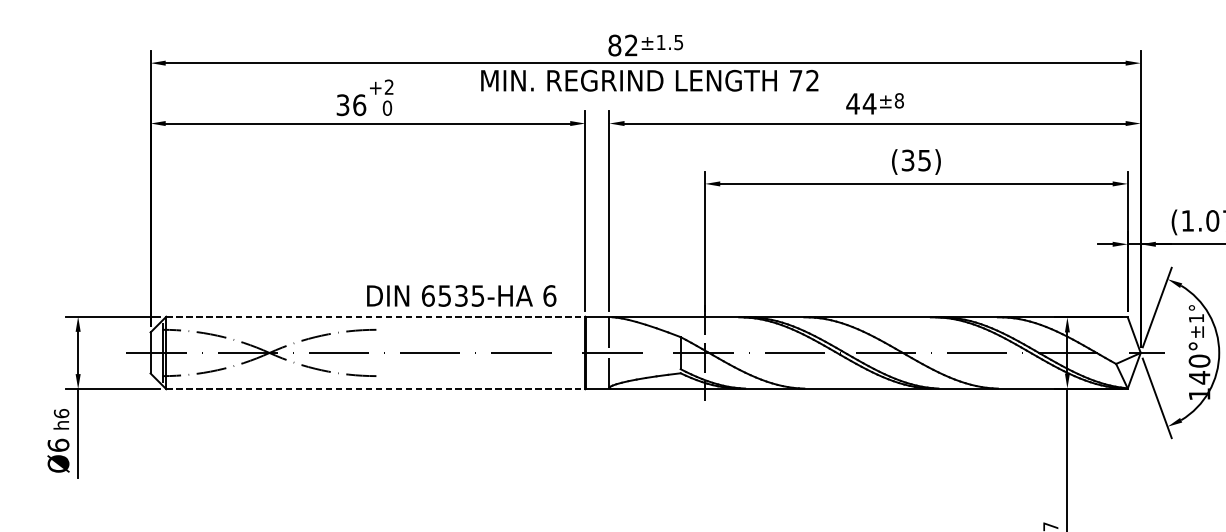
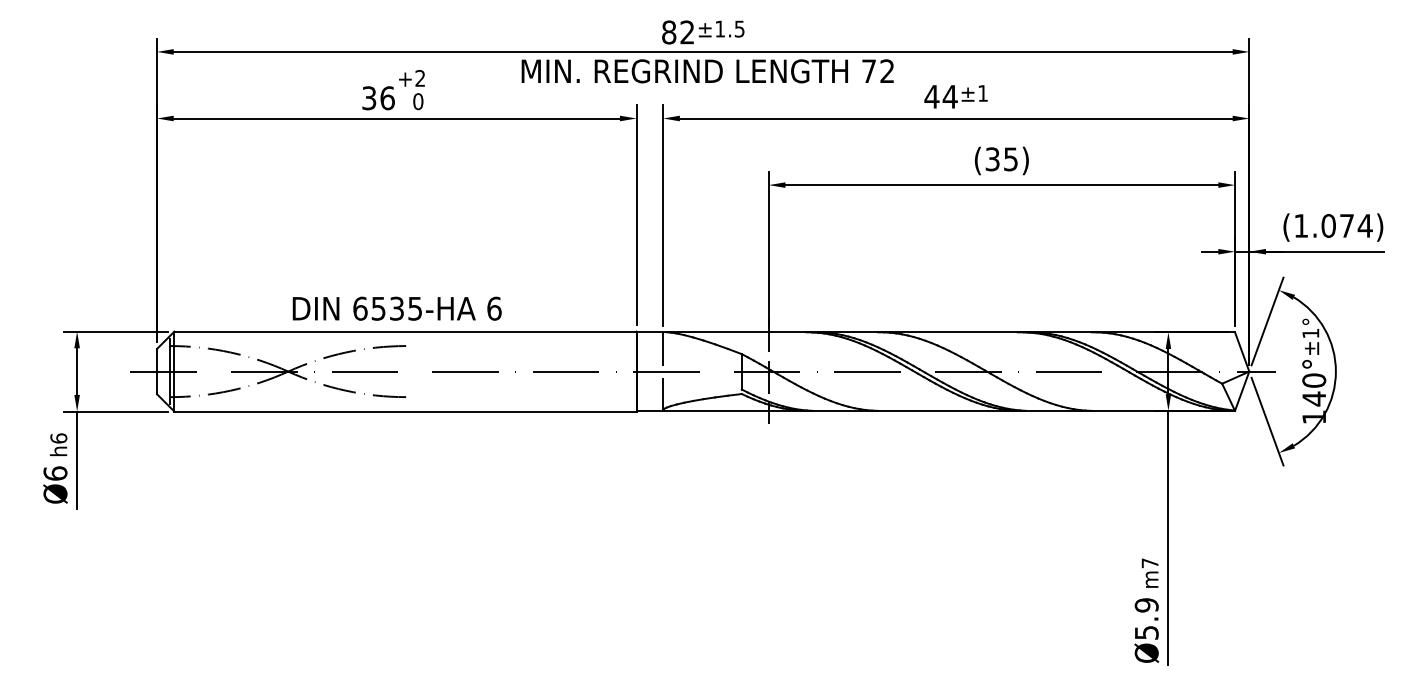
text: (899, 100) -> (983, 93), ±8 -> ±1
text: (461, 295) -> (396, 308), moved
line: (375, 316) -> (405, 331), dashed -> solid
line: (375, 389) -> (405, 411), dashed -> solid

